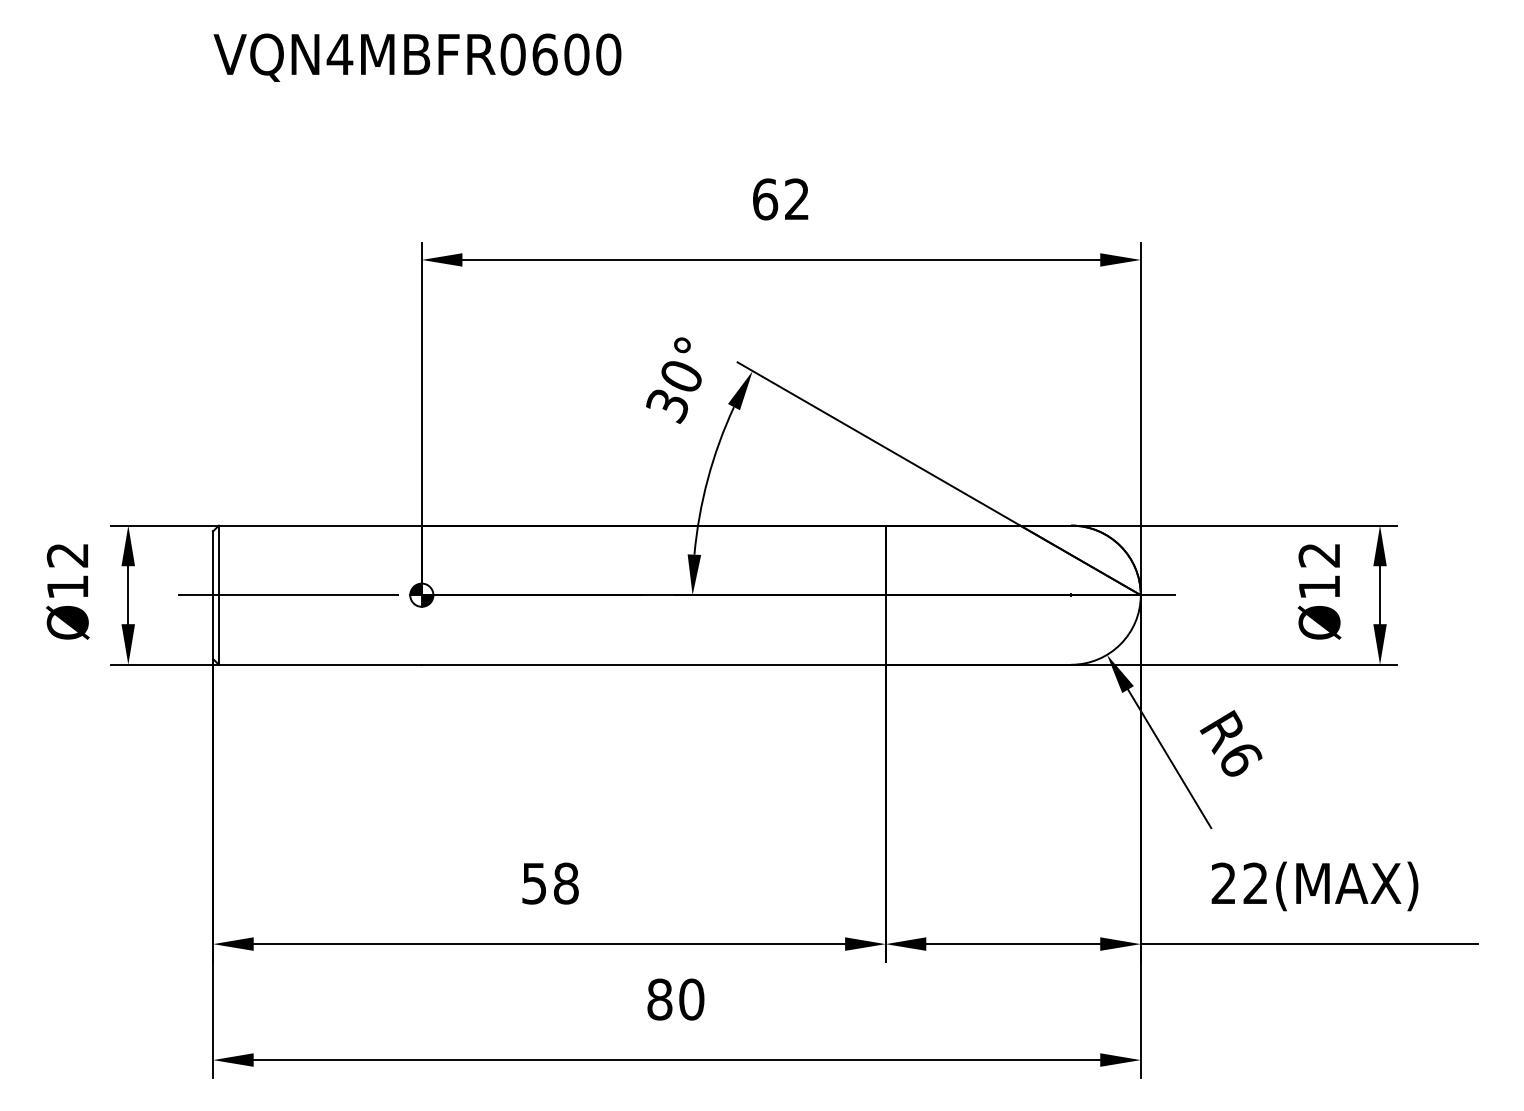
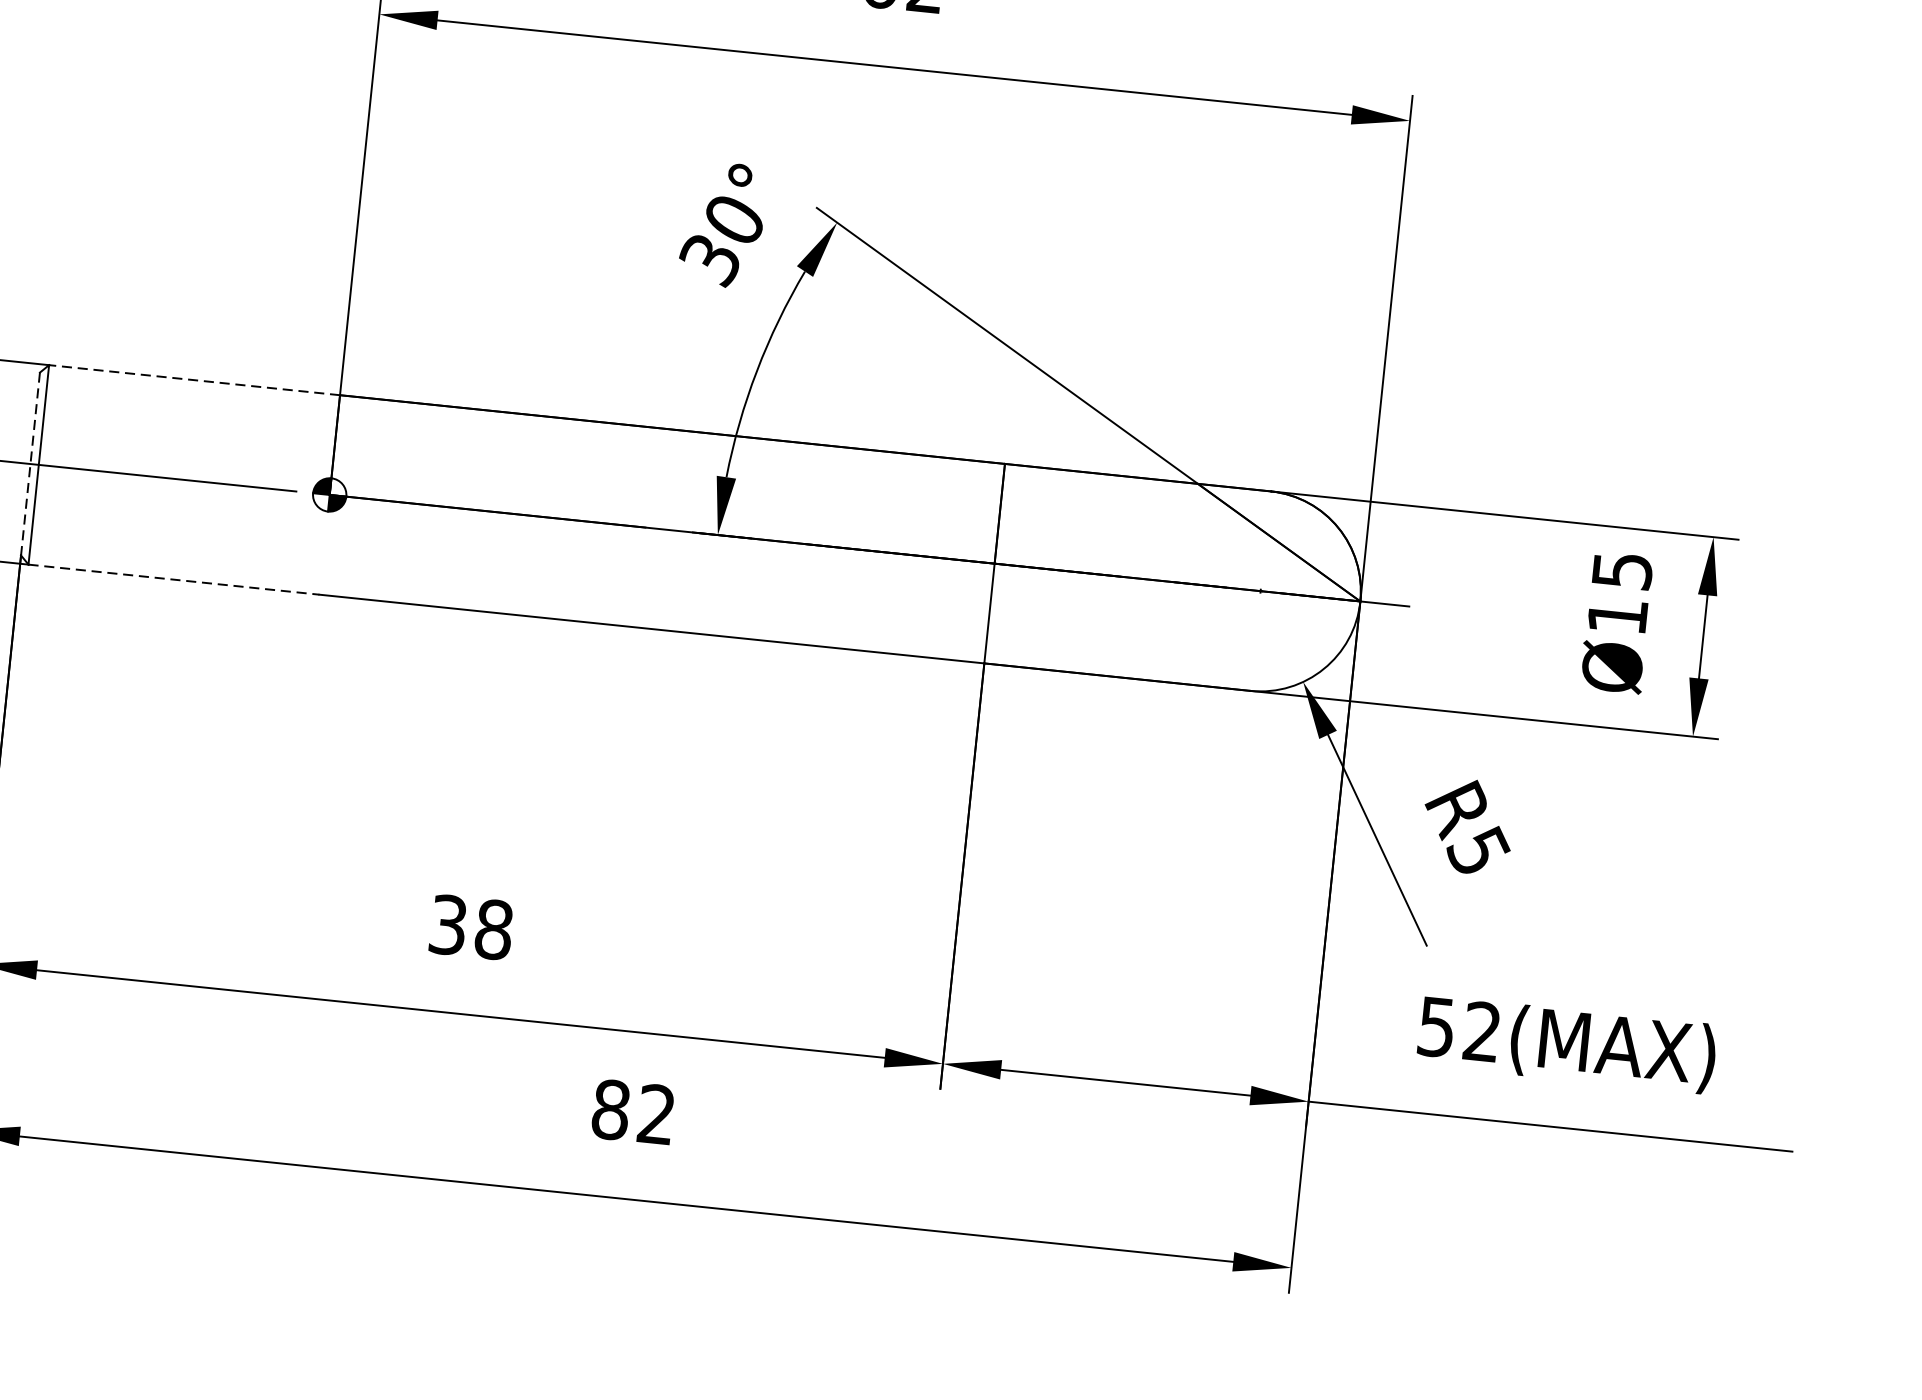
line: (319, 525) -> (193, 379), solid -> dashed
text: (1319, 555) -> (1622, 571), Ø12 -> Ø15
line: (213, 595) -> (31, 464), solid -> dashed
line: (320, 664) -> (174, 579), solid -> dashed
text: (1240, 758) -> (1479, 850), R6 -> R5
text: (534, 882) -> (448, 923), 58 -> 38
text: (1223, 883) -> (1436, 1026), 22(MAX) -> 52(MAX)
text: (691, 999) -> (656, 1114), 80 -> 82

